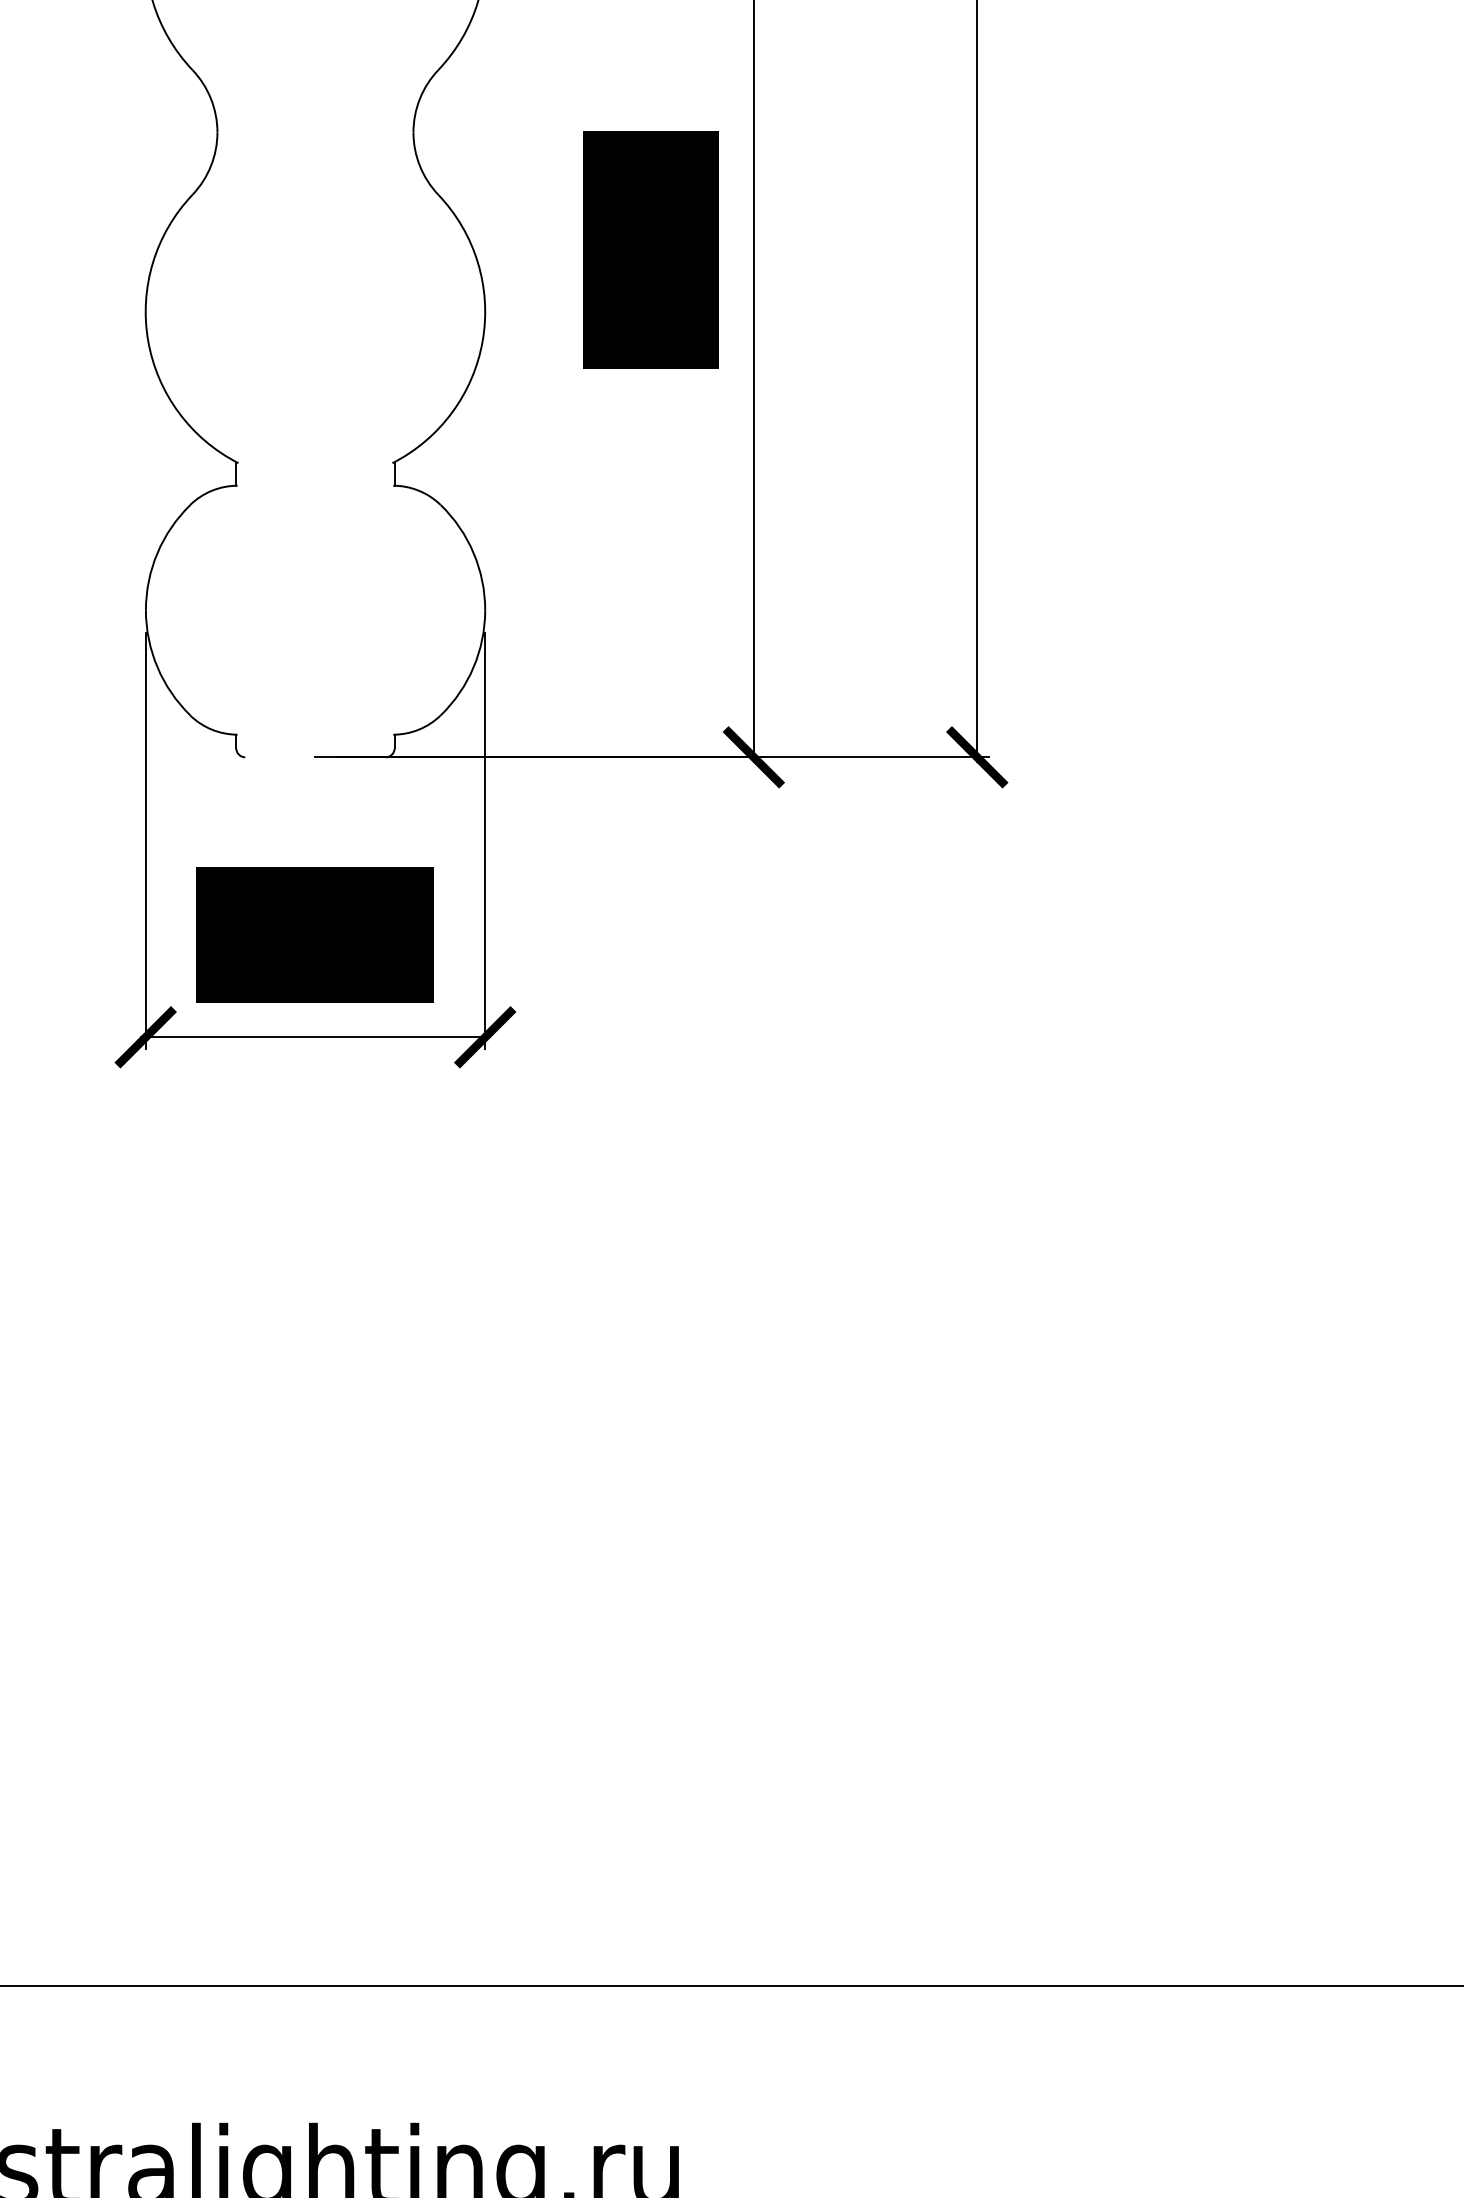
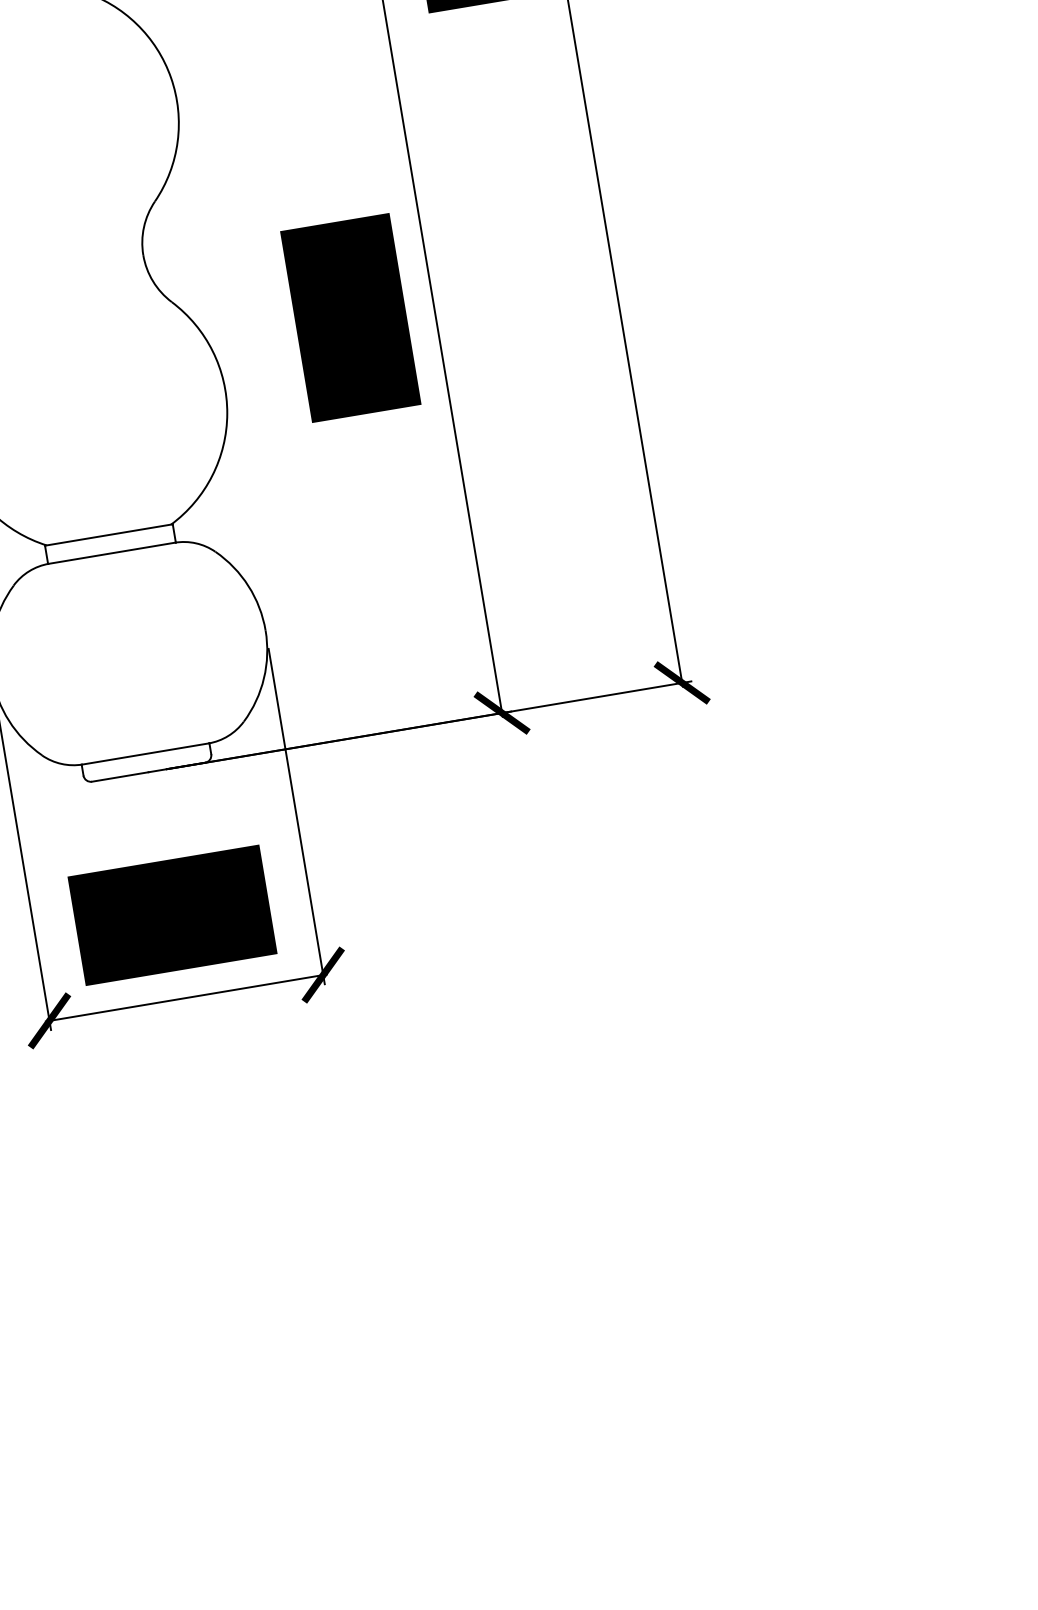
line: (315, 463) -> (109, 535), added
line: (315, 485) -> (111, 553), added
line: (315, 734) -> (145, 753), added
line: (280, 757) -> (120, 777), added

